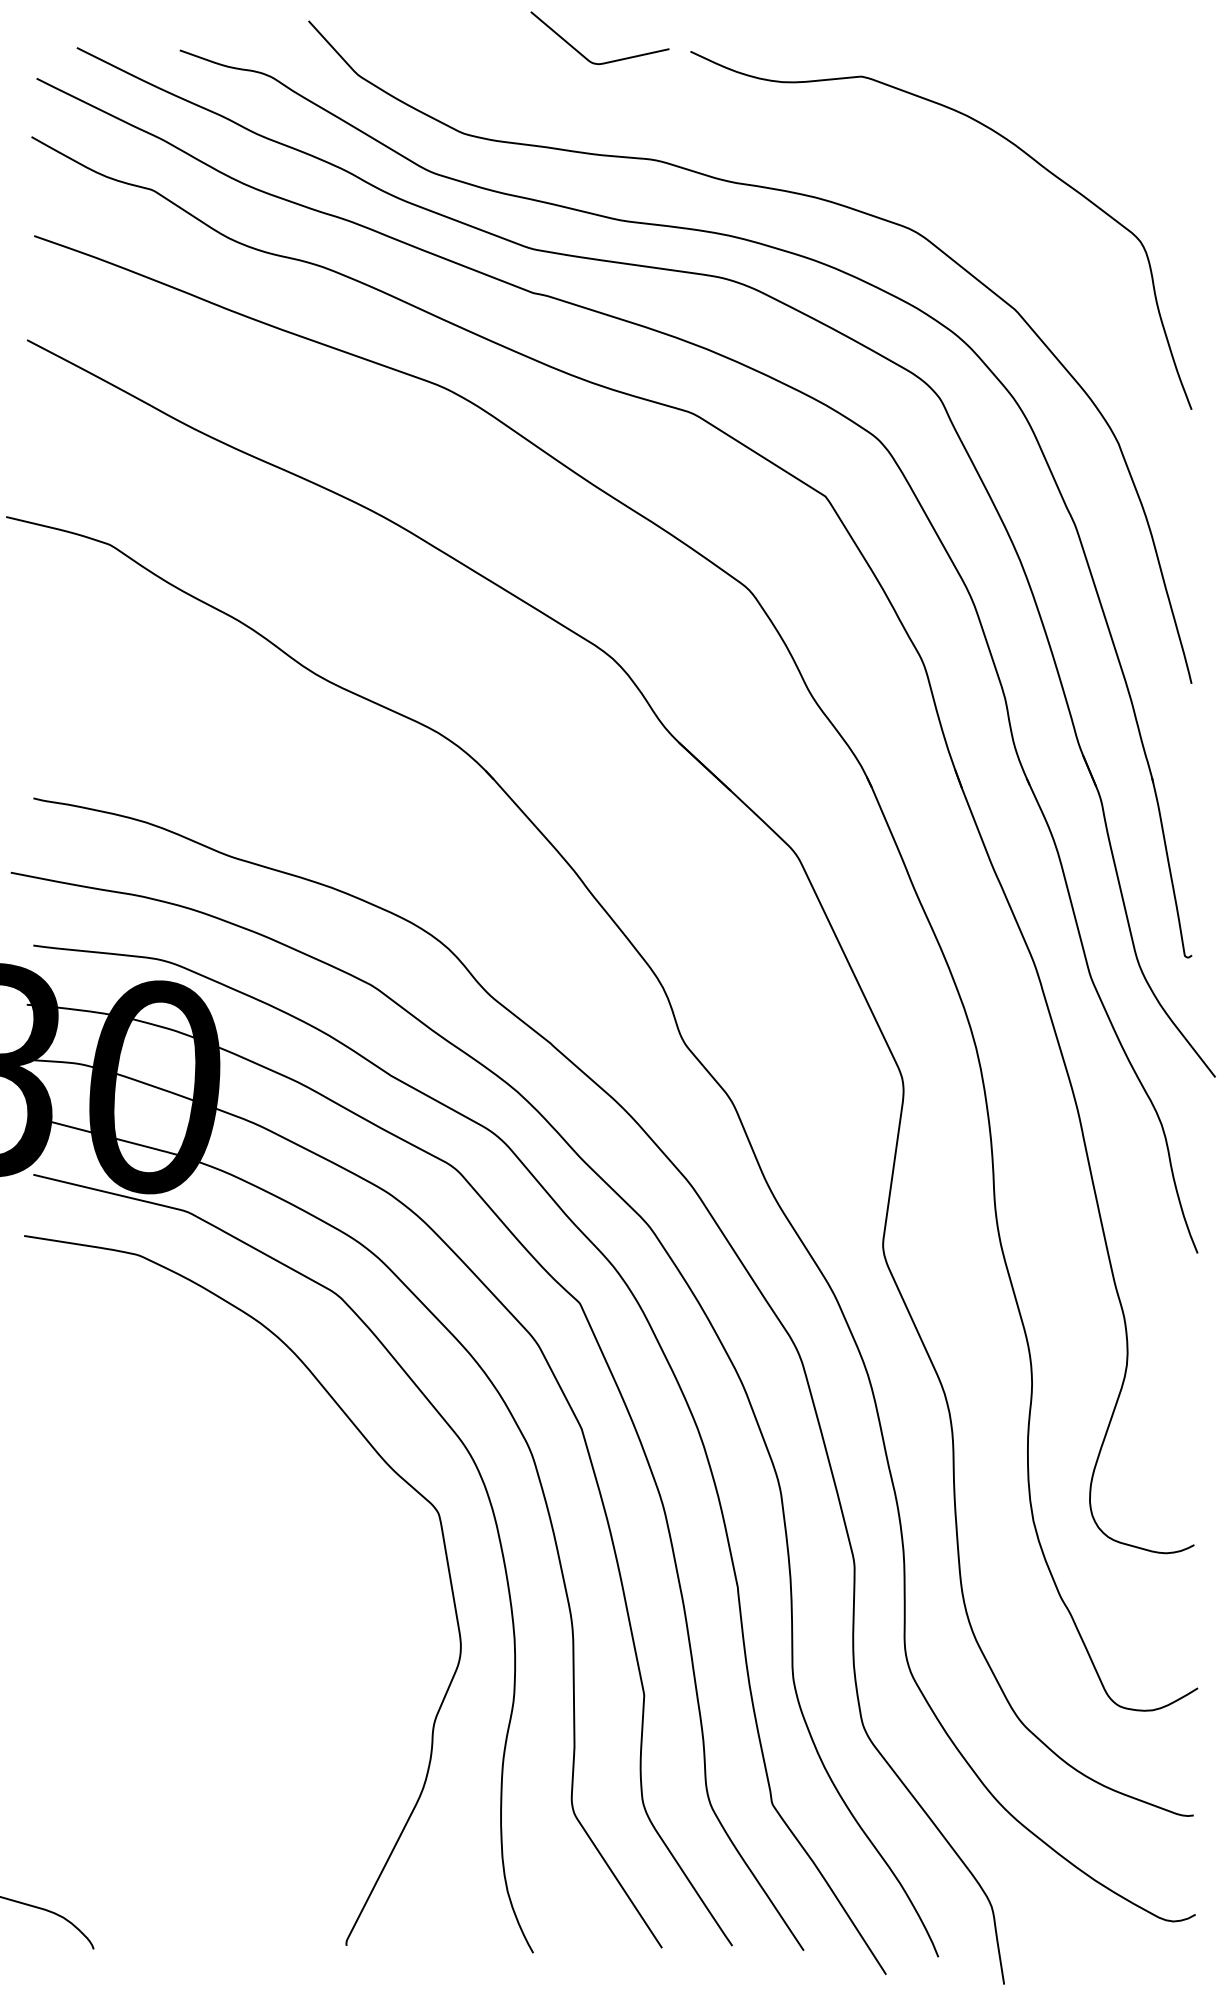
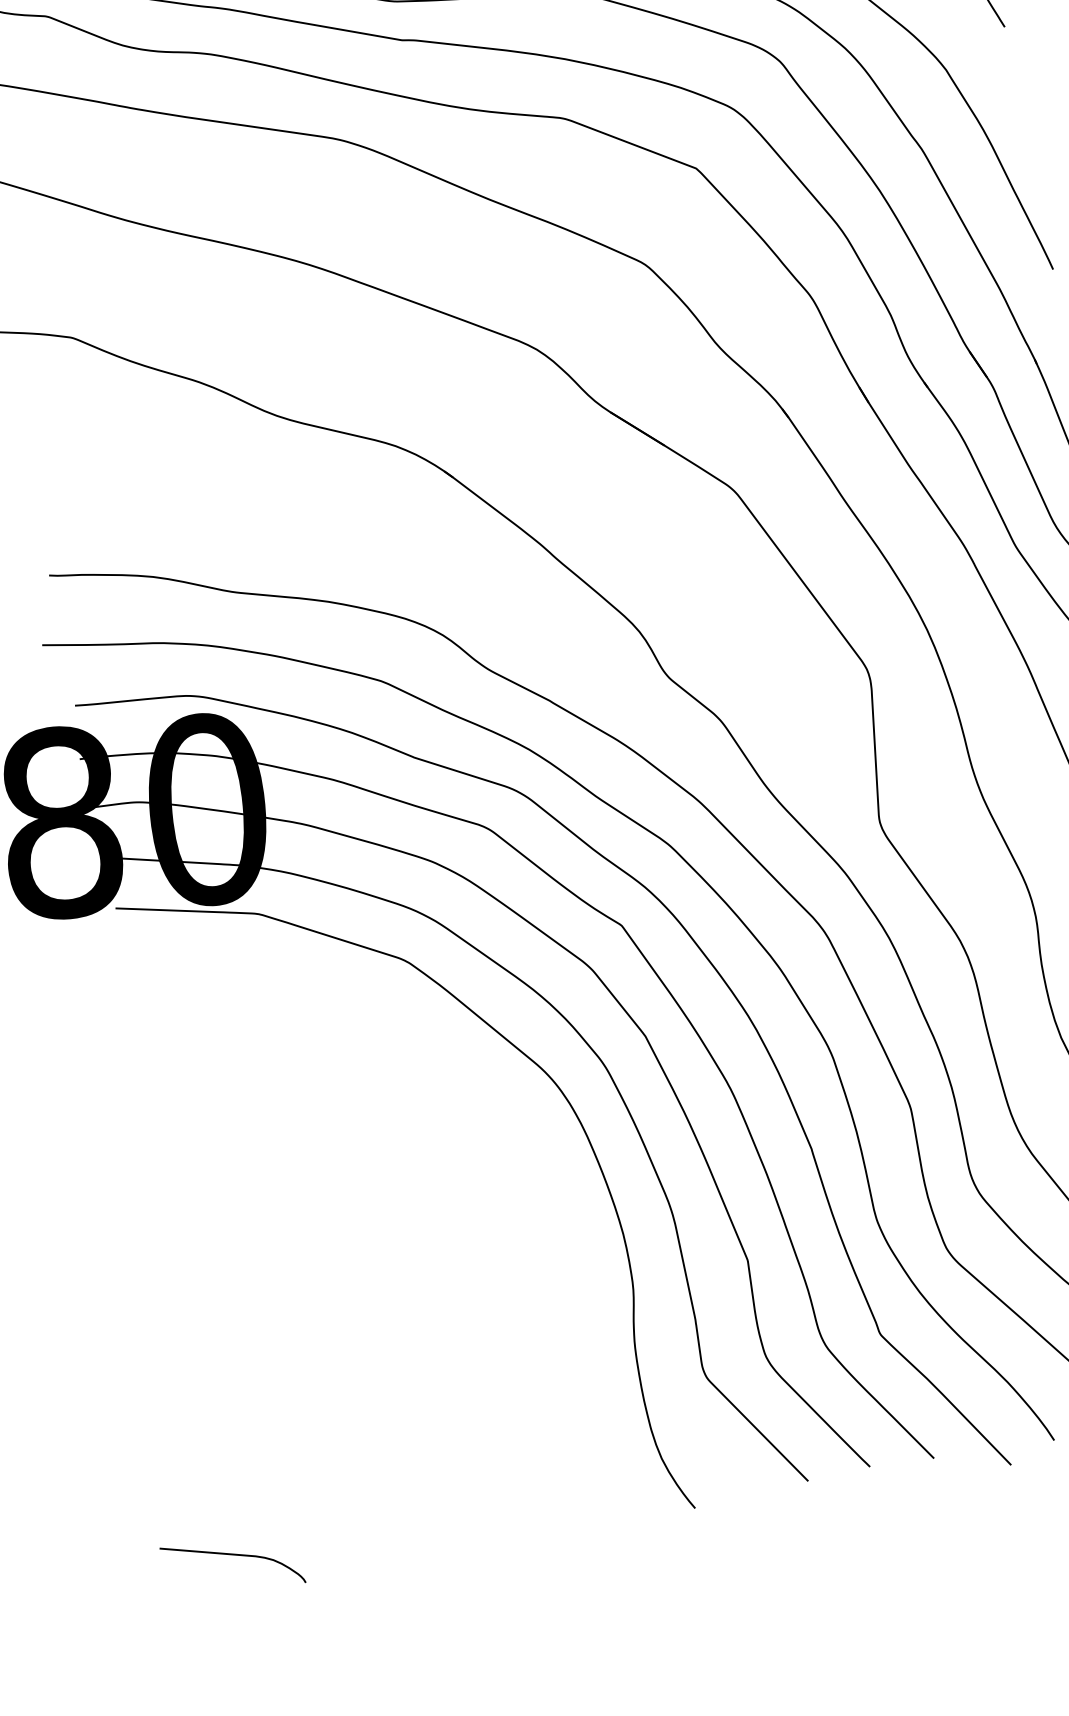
curve: (382, 1460) -> (474, 1099), removed

